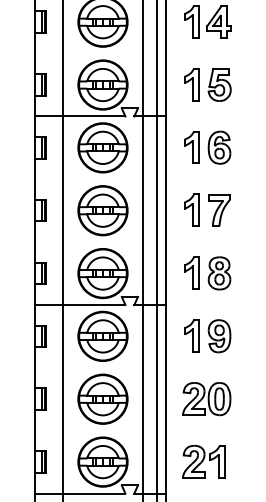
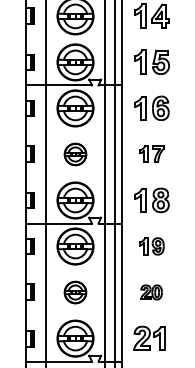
part: (102, 210) -> (75, 154), size x0.6
part: (206, 210) -> (151, 154), size x0.7
part: (206, 336) -> (151, 246), size x0.7
part: (102, 399) -> (75, 292), size x0.6
part: (206, 399) -> (151, 292), size x0.6

